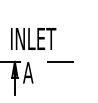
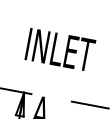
text: (33, 38) -> (60, 49), moved

